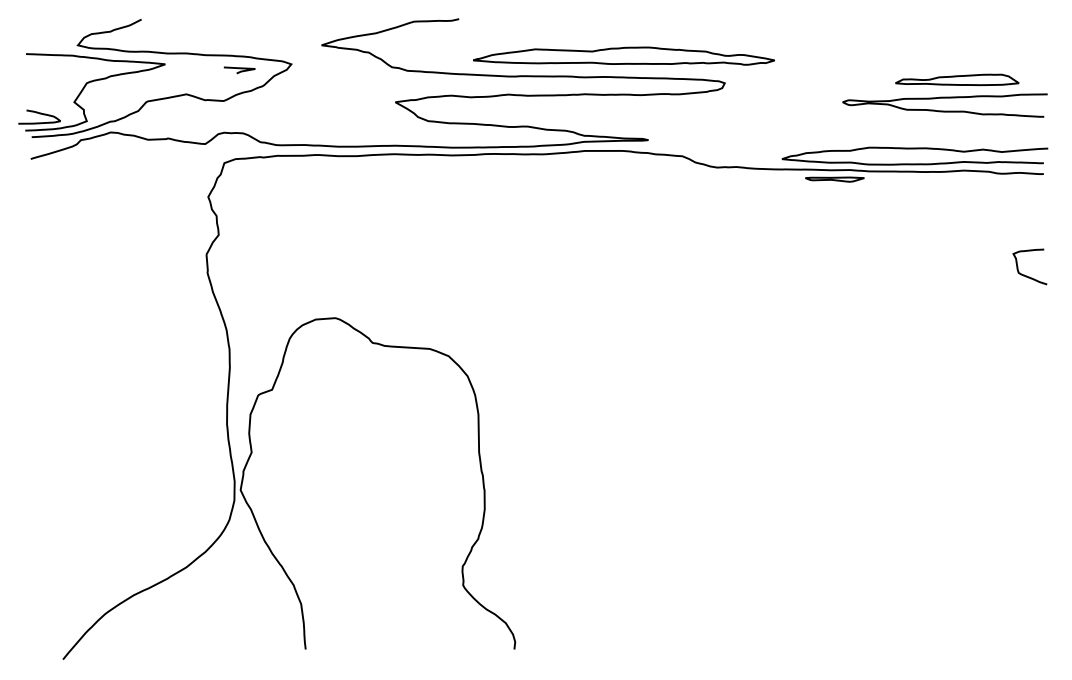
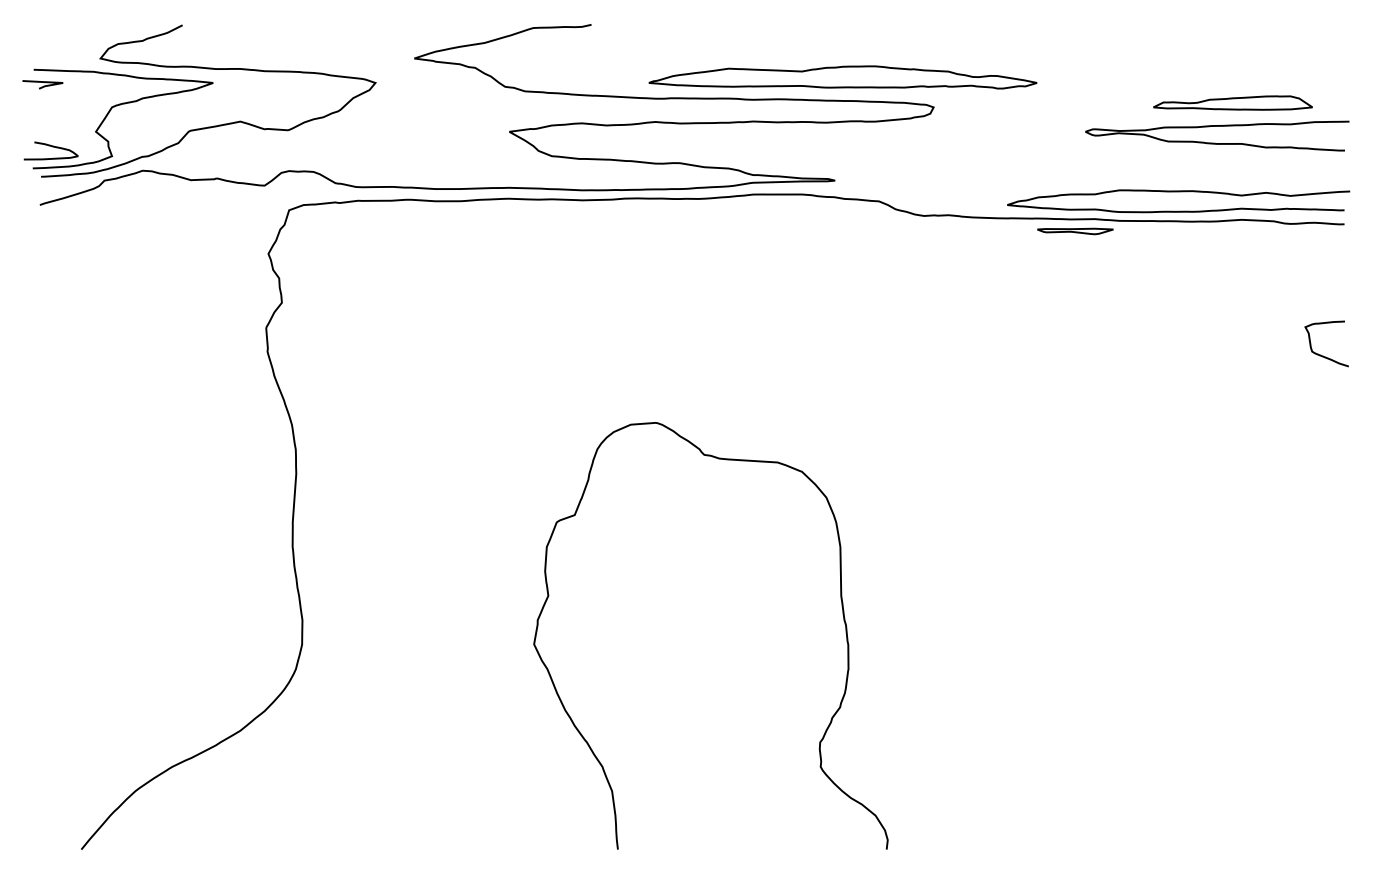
part: (623, 56) -> (842, 77), moved
curve: (240, 70) -> (43, 85), moved
curve: (480, 466) -> (842, 614), moved

